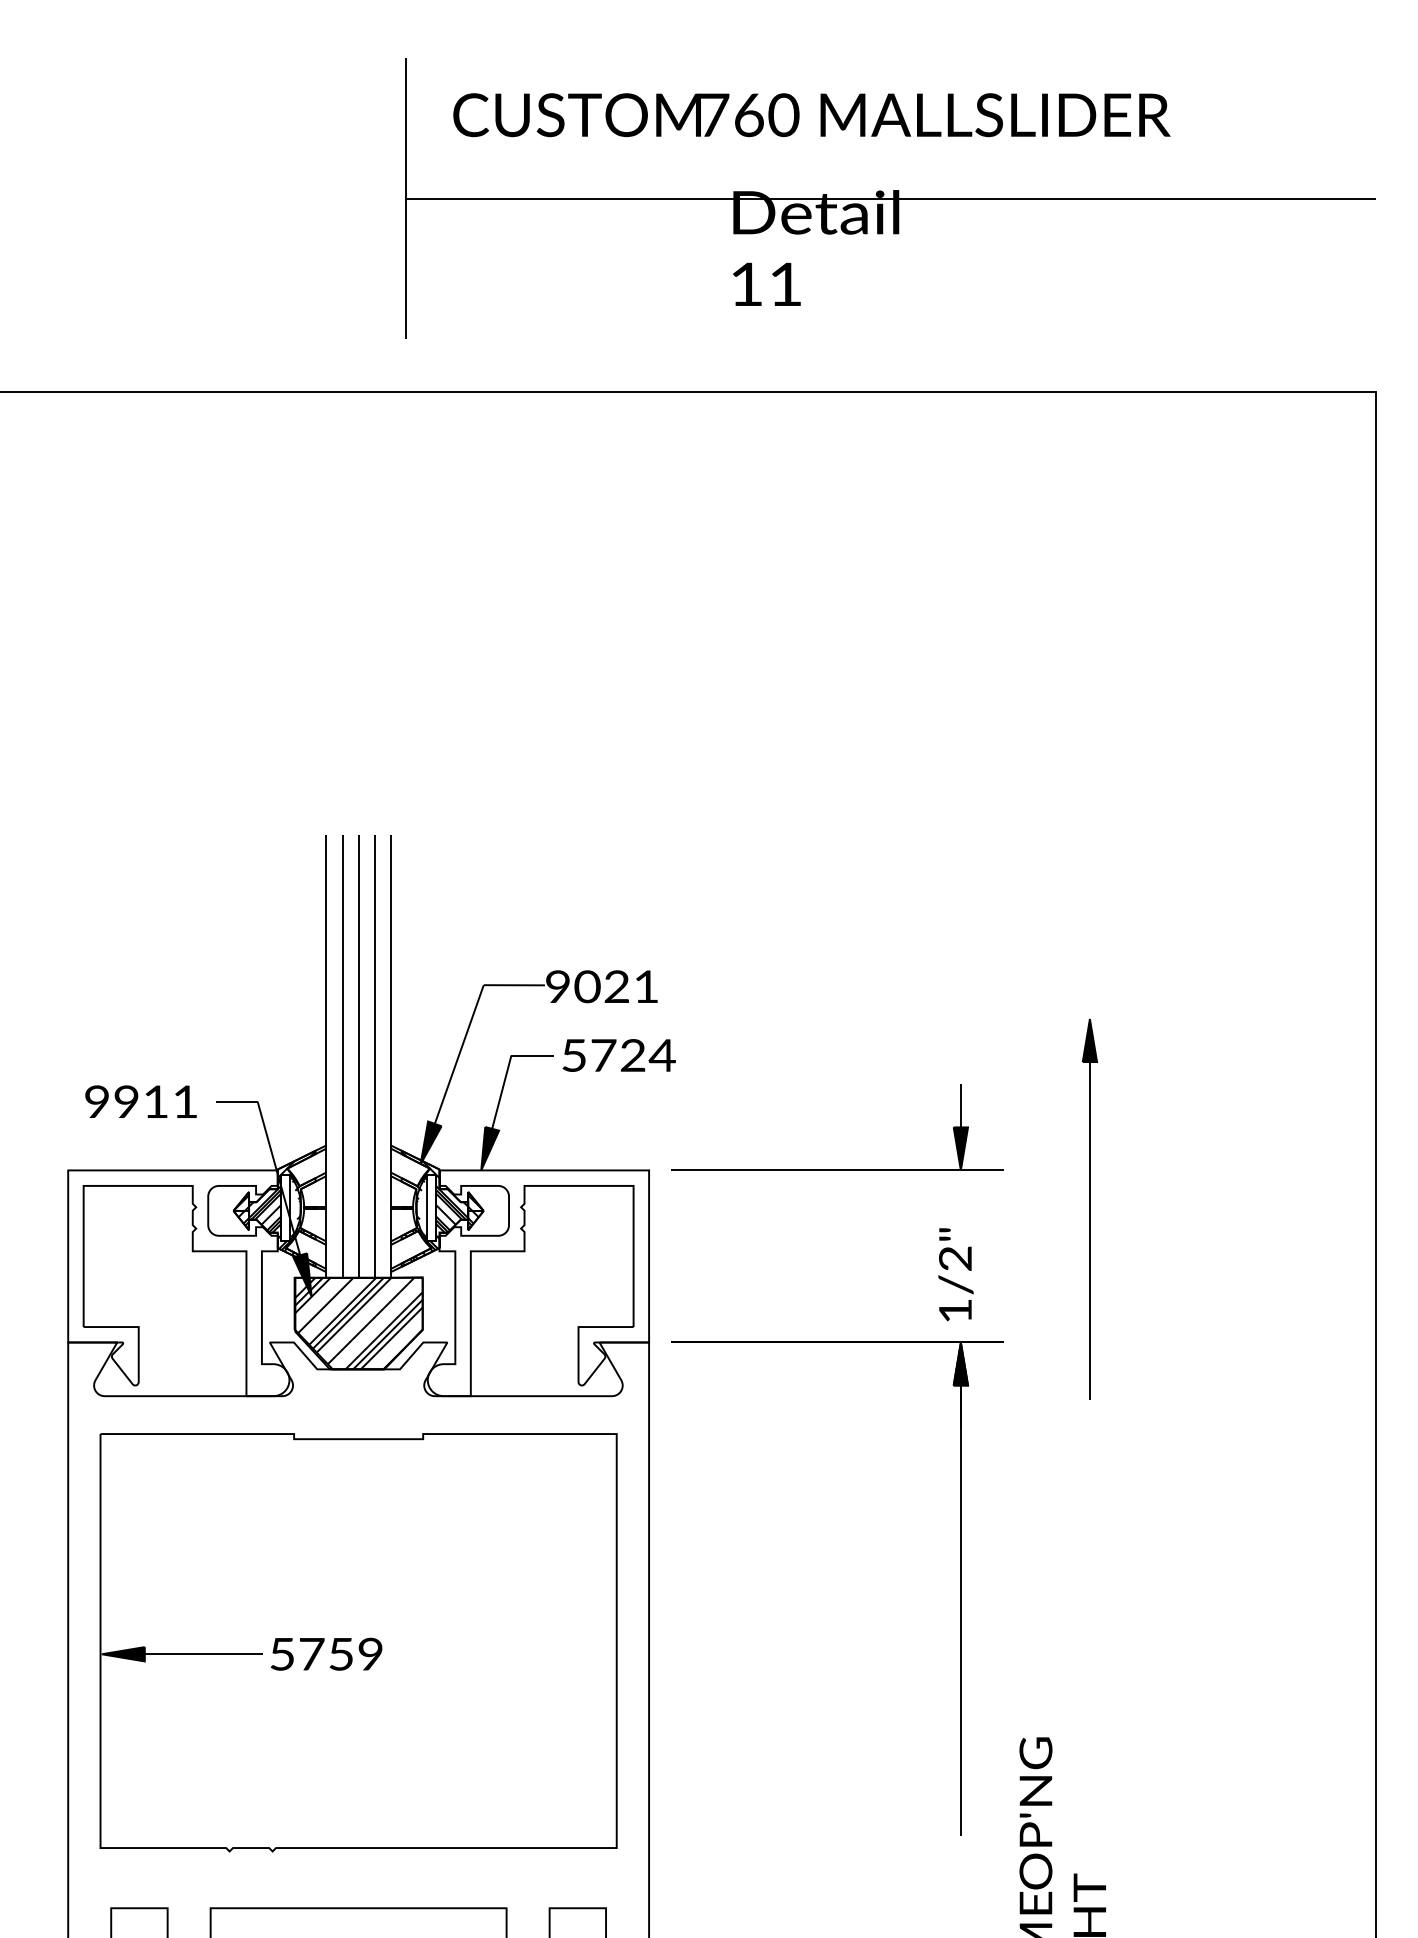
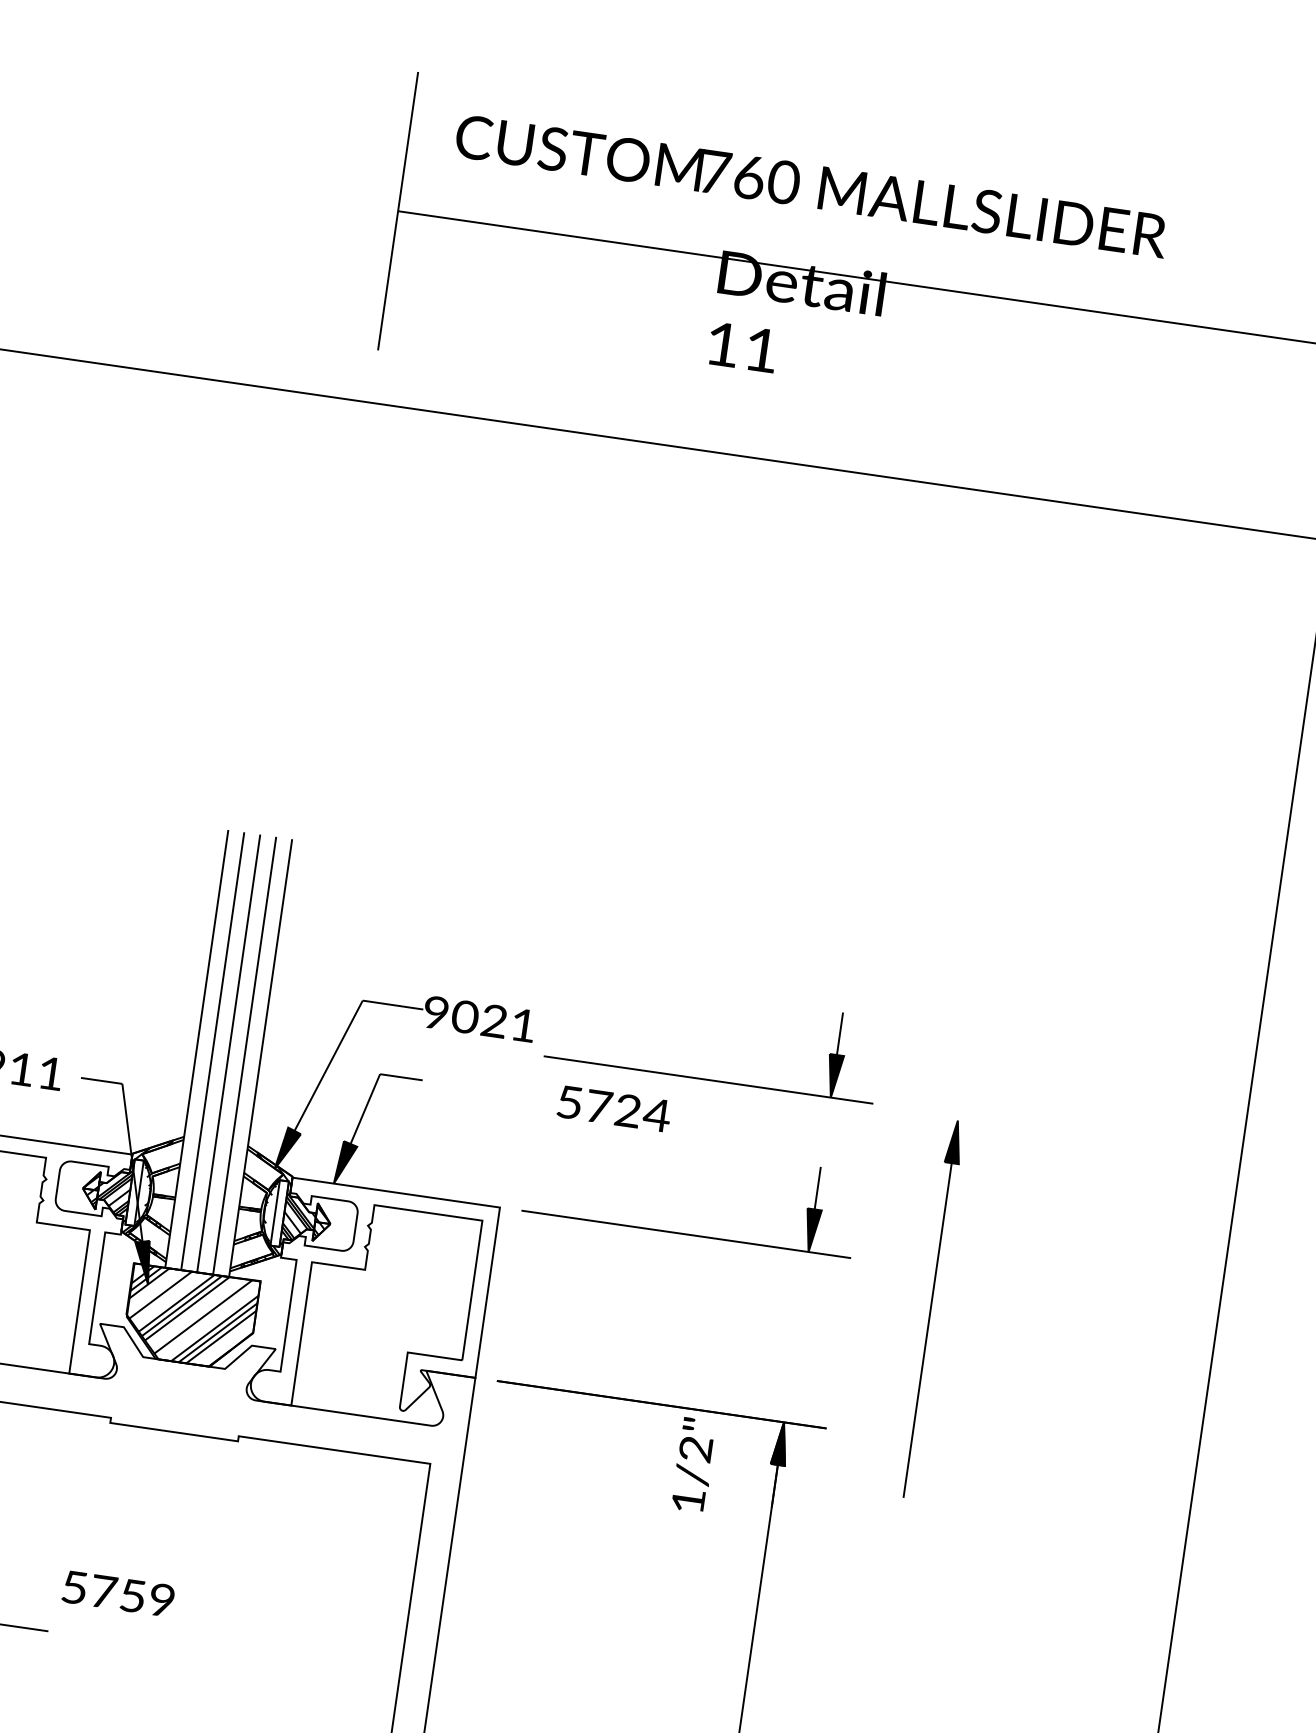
part: (837, 1013) -> (708, 1079), added
text: (618, 1055) -> (613, 1108), moved
text: (955, 1274) -> (693, 1464), moved
text: (326, 1653) -> (118, 1593), moved

